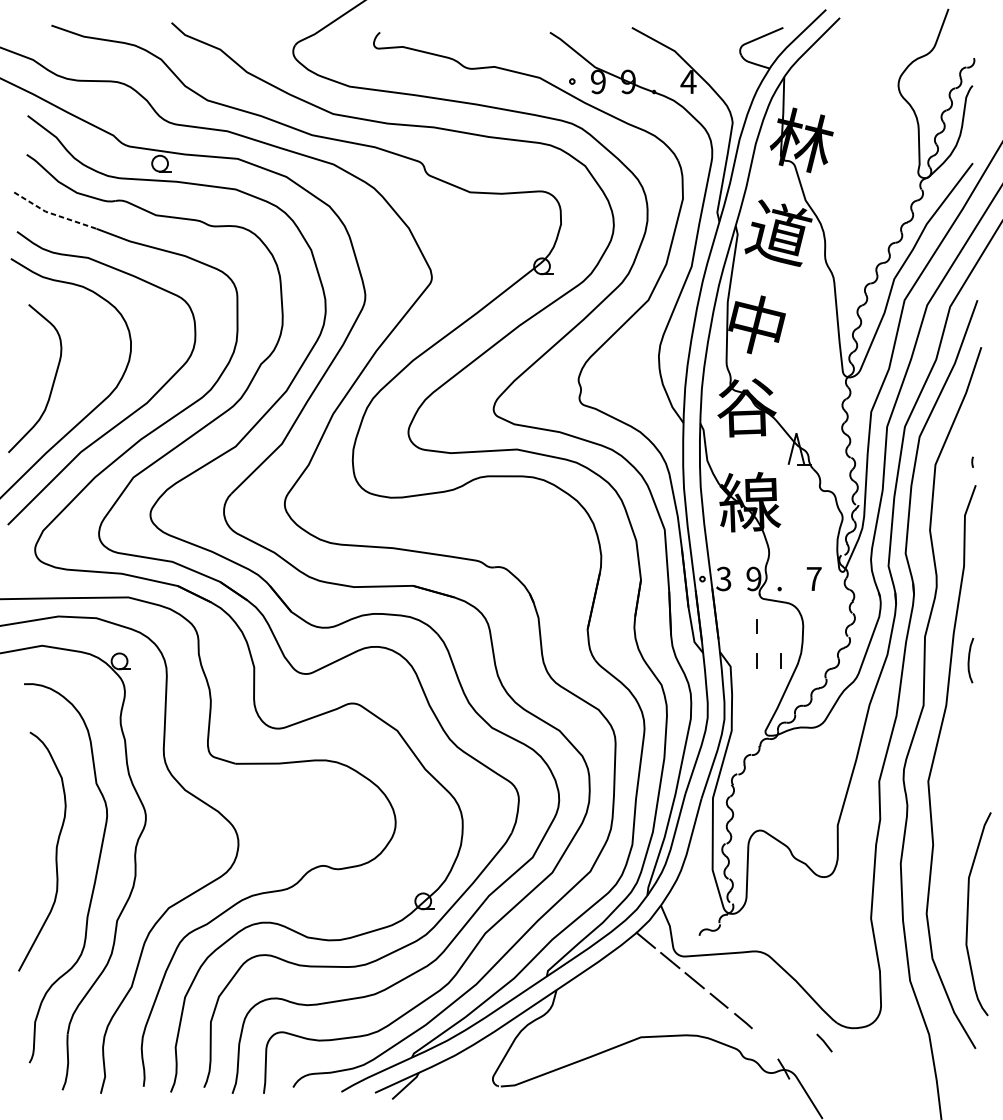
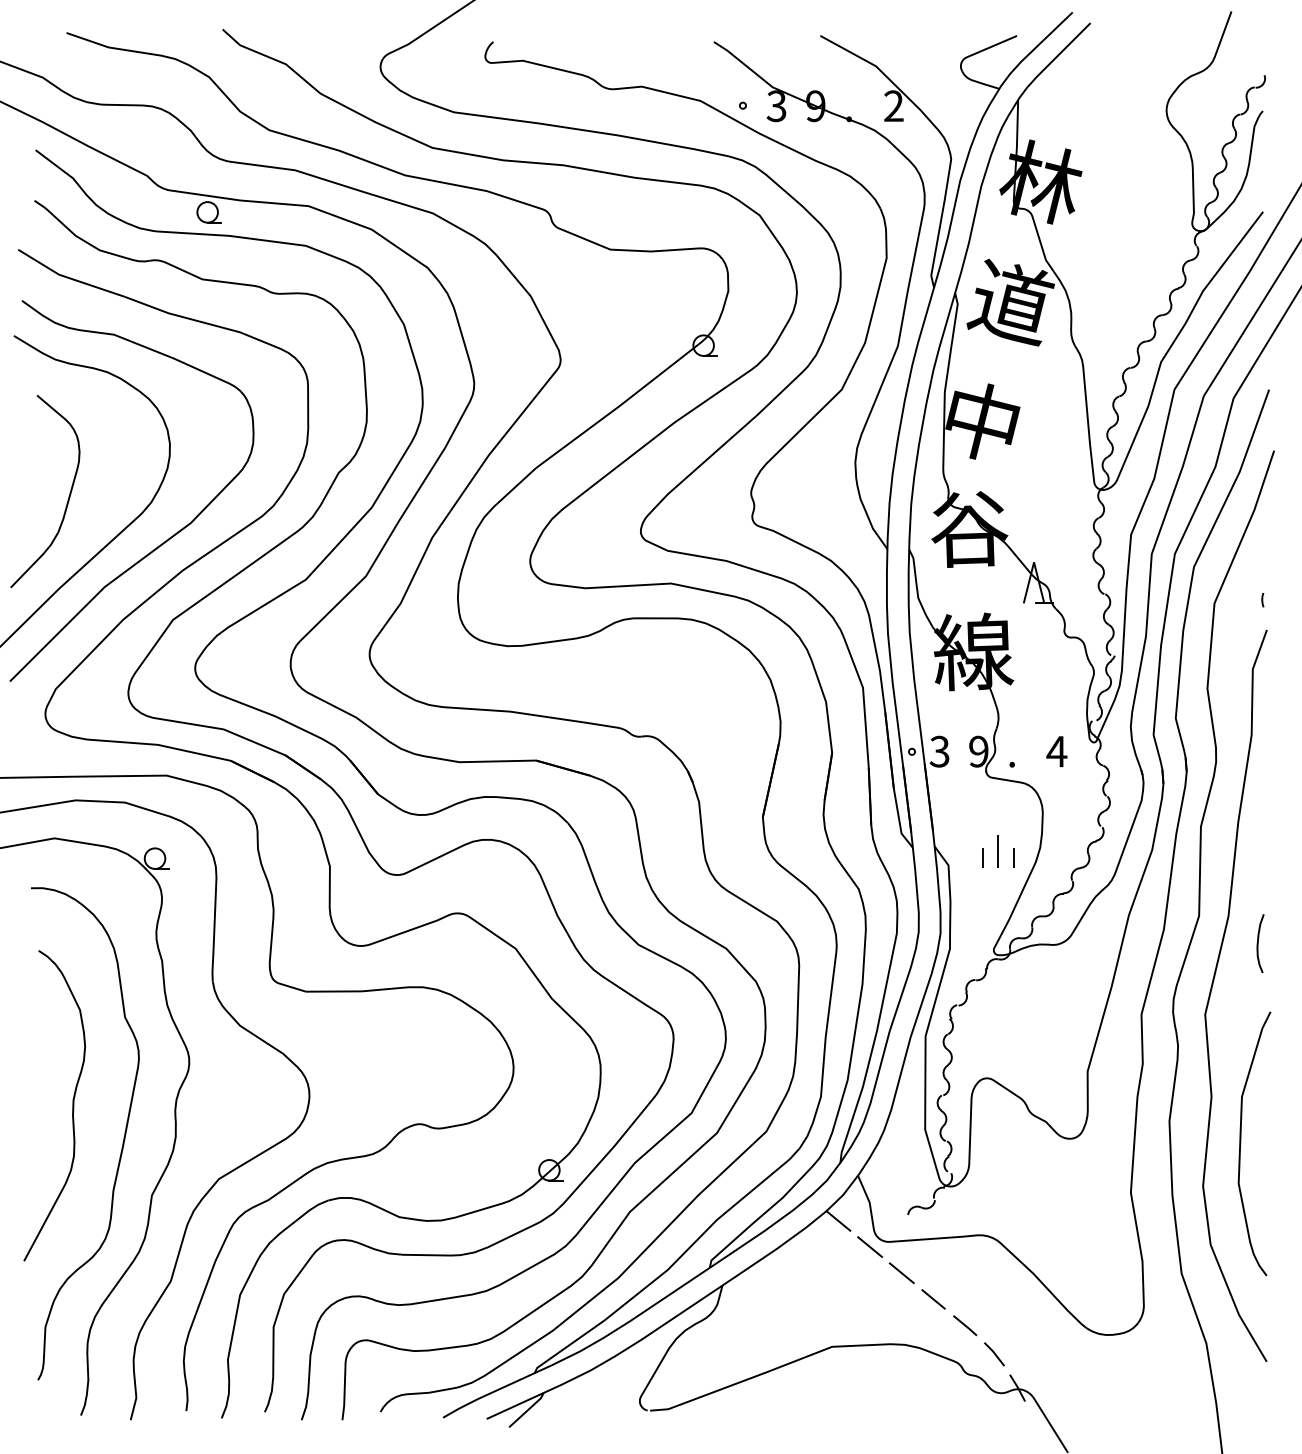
text: (688, 81) -> (893, 105), 4 -> 2
text: (598, 82) -> (776, 106), 9 -> 3
line: (53, 214) -> (69, 278), dashed -> solid
text: (813, 578) -> (1056, 751), 7 -> 4
line: (756, 625) -> (982, 812), removed
line: (769, 655) -> (998, 850), added
curve: (969, 660) -> (1258, 943), moved
curve: (968, 913) -> (1241, 1143), moved
line: (824, 1043) -> (994, 1354), moved

